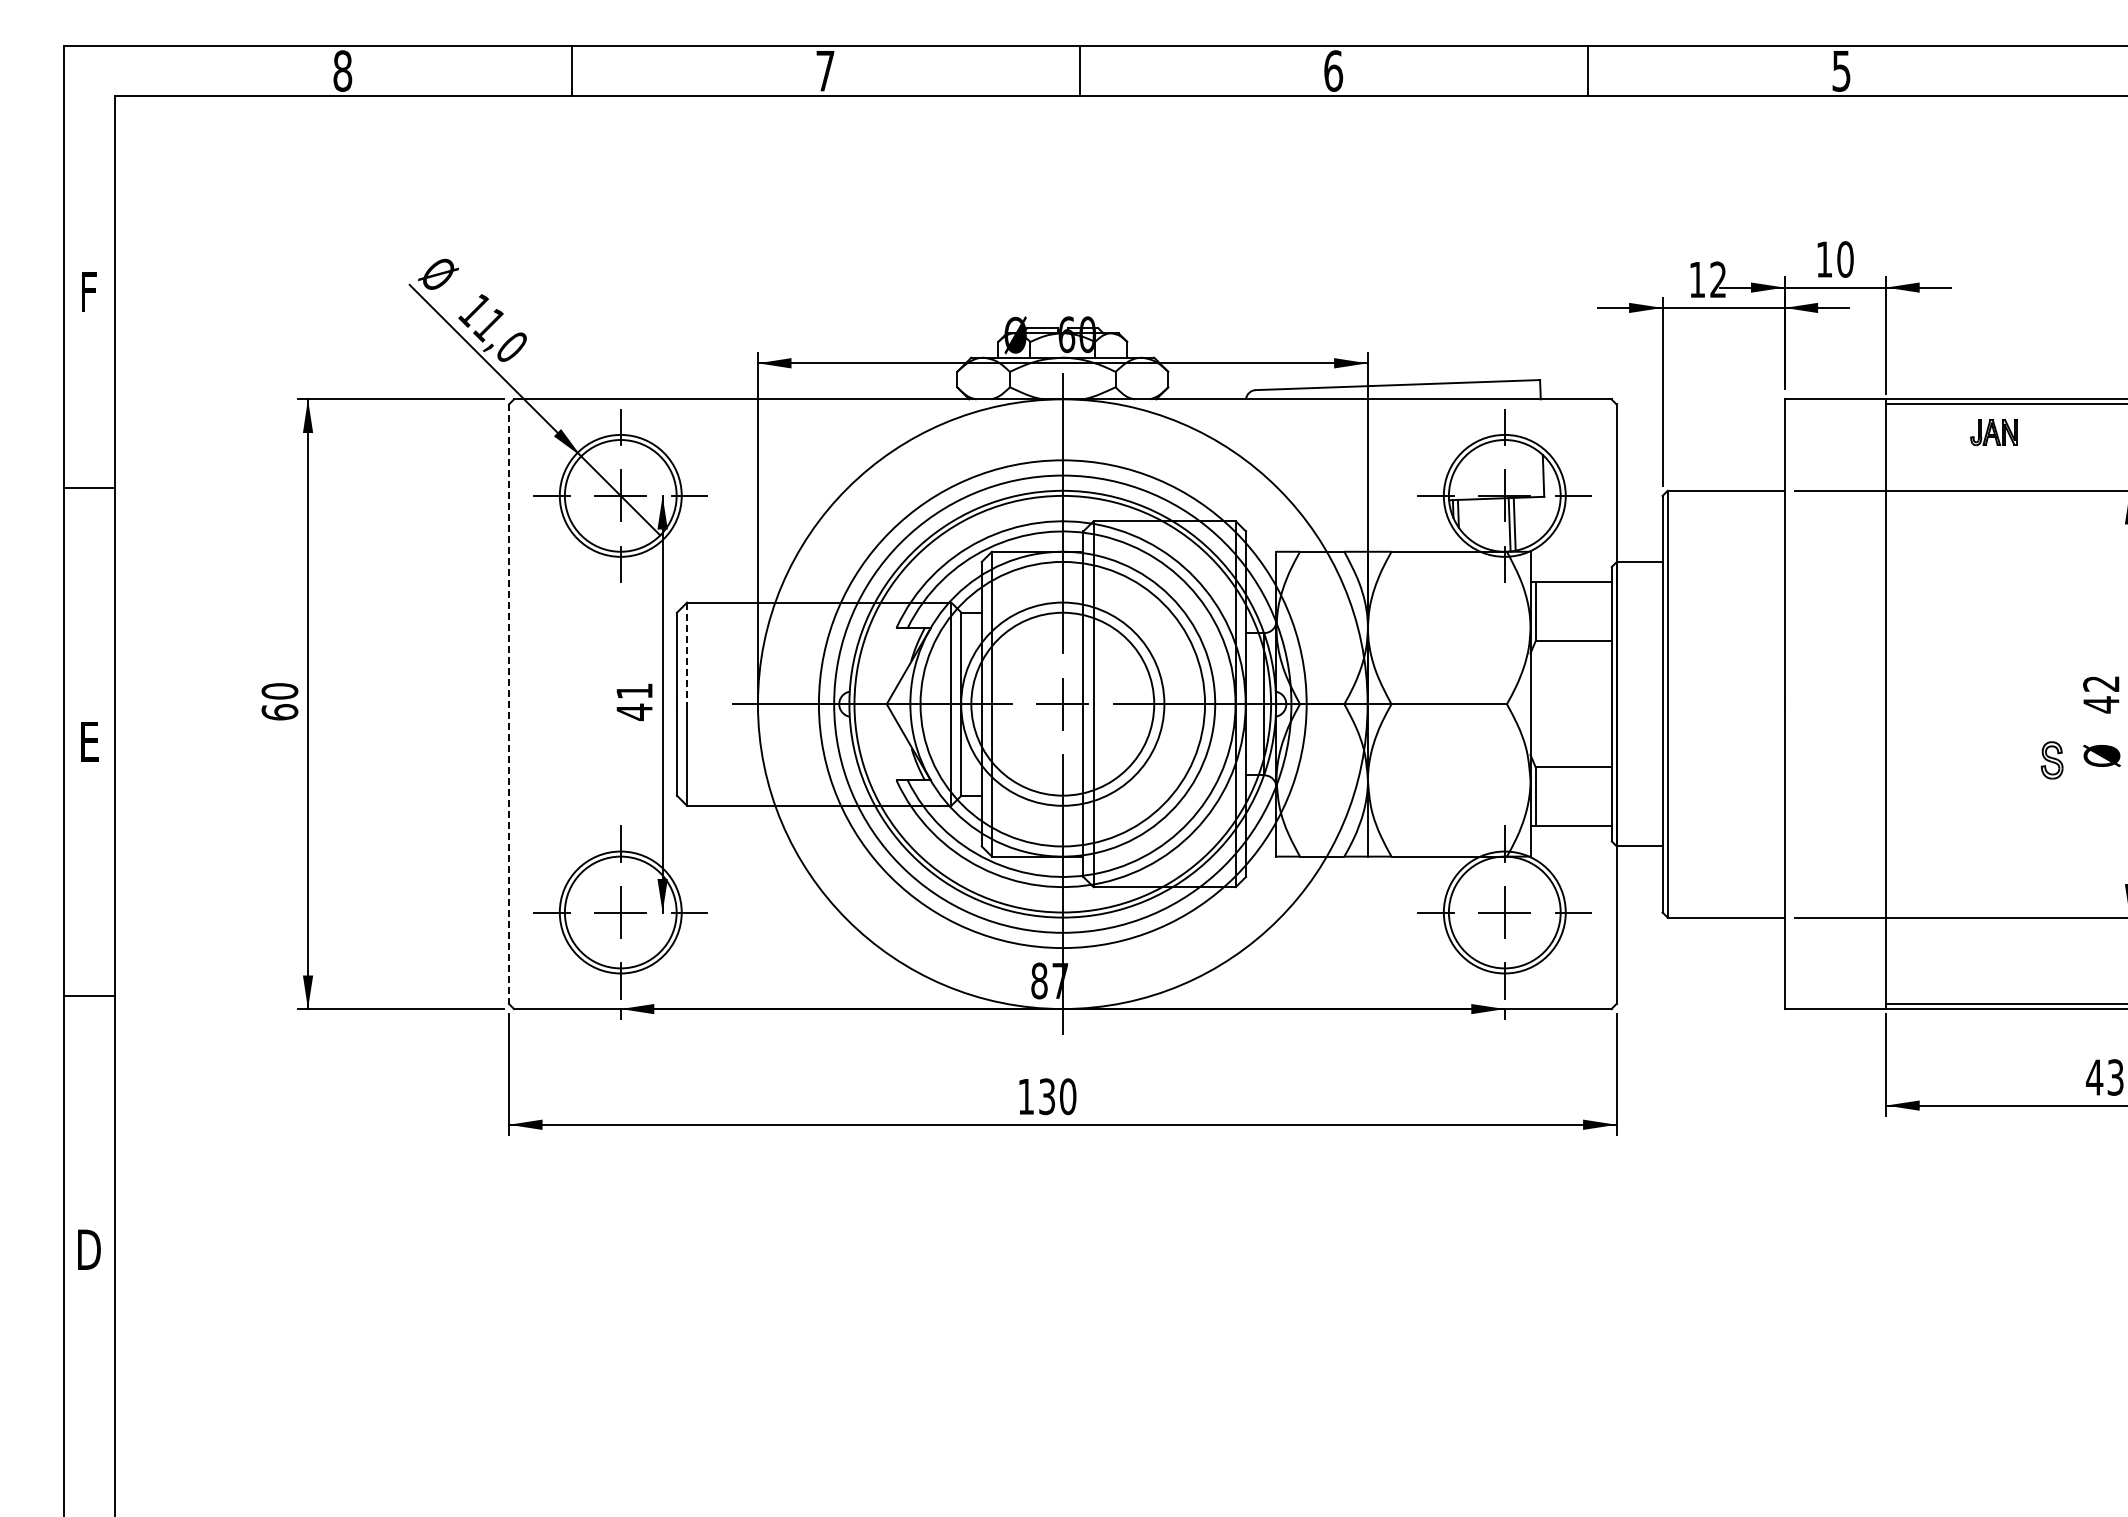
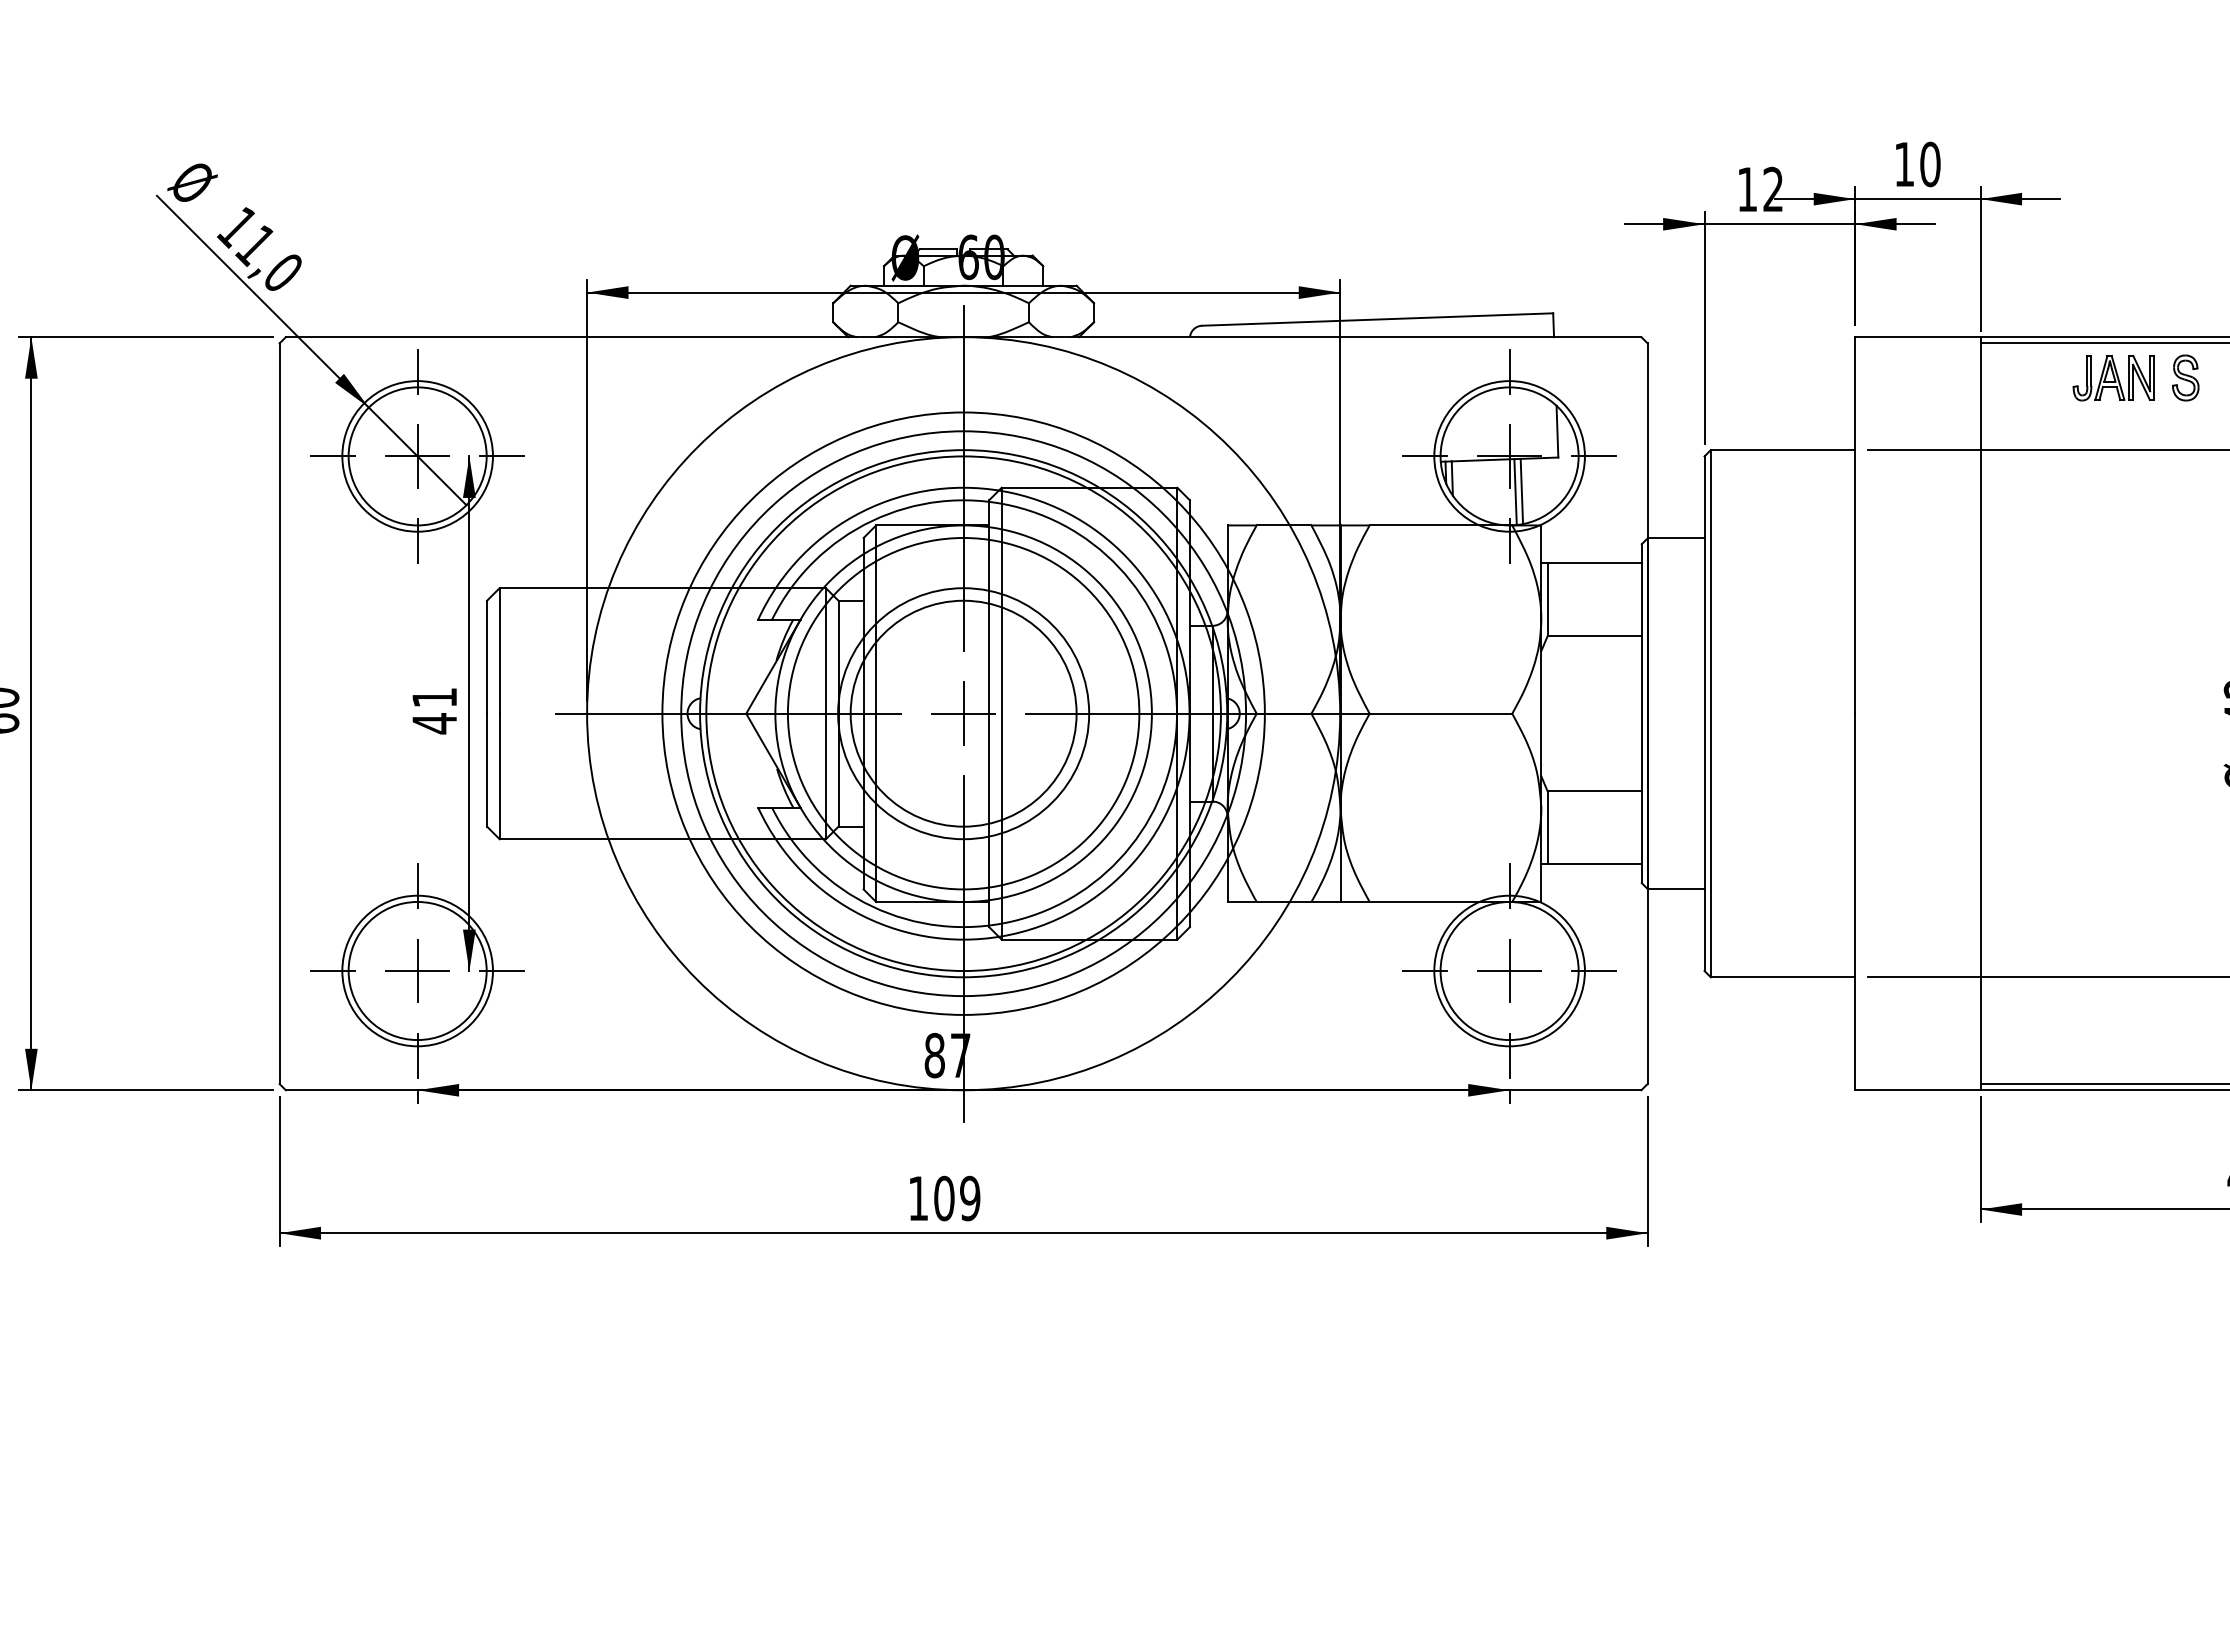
part: (1993, 432) -> (2113, 378), size x1.43
line: (687, 653) -> (500, 651), dashed -> solid
line: (509, 704) -> (280, 714), dashed -> solid
part: (2051, 760) -> (2184, 378), moved
text: (1057, 1096) -> (957, 1198), 130 -> 109

